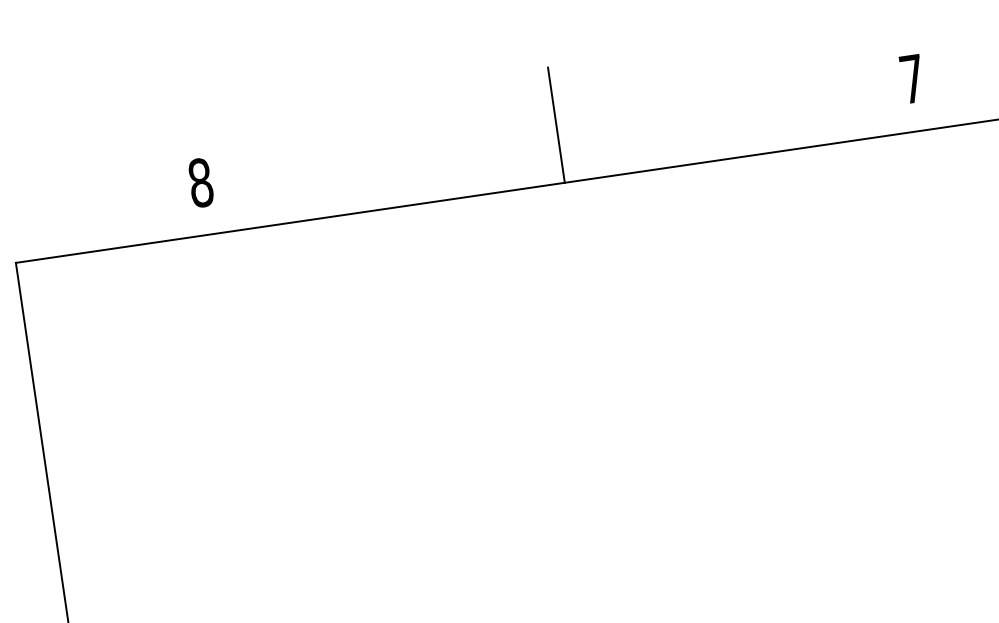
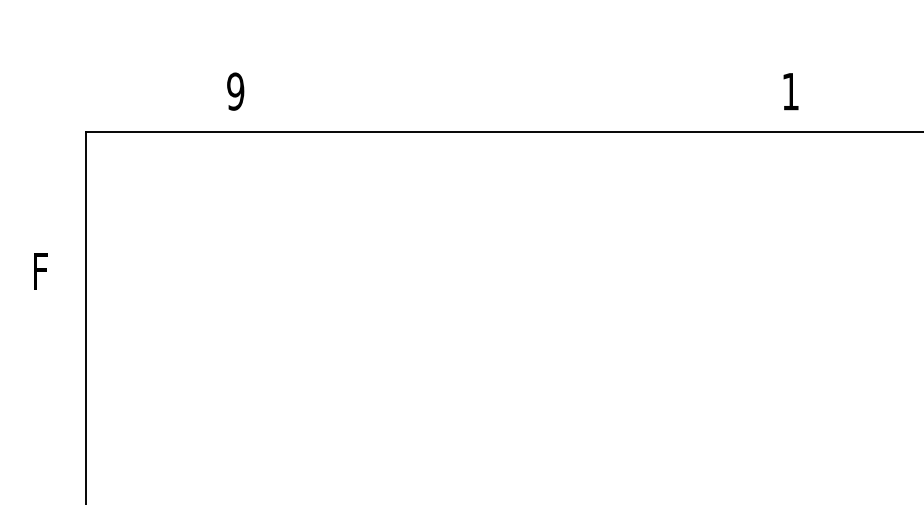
text: (912, 78) -> (790, 91), 7 -> 1
line: (556, 125) -> (513, 87), removed
text: (200, 182) -> (235, 91), 8 -> 9

